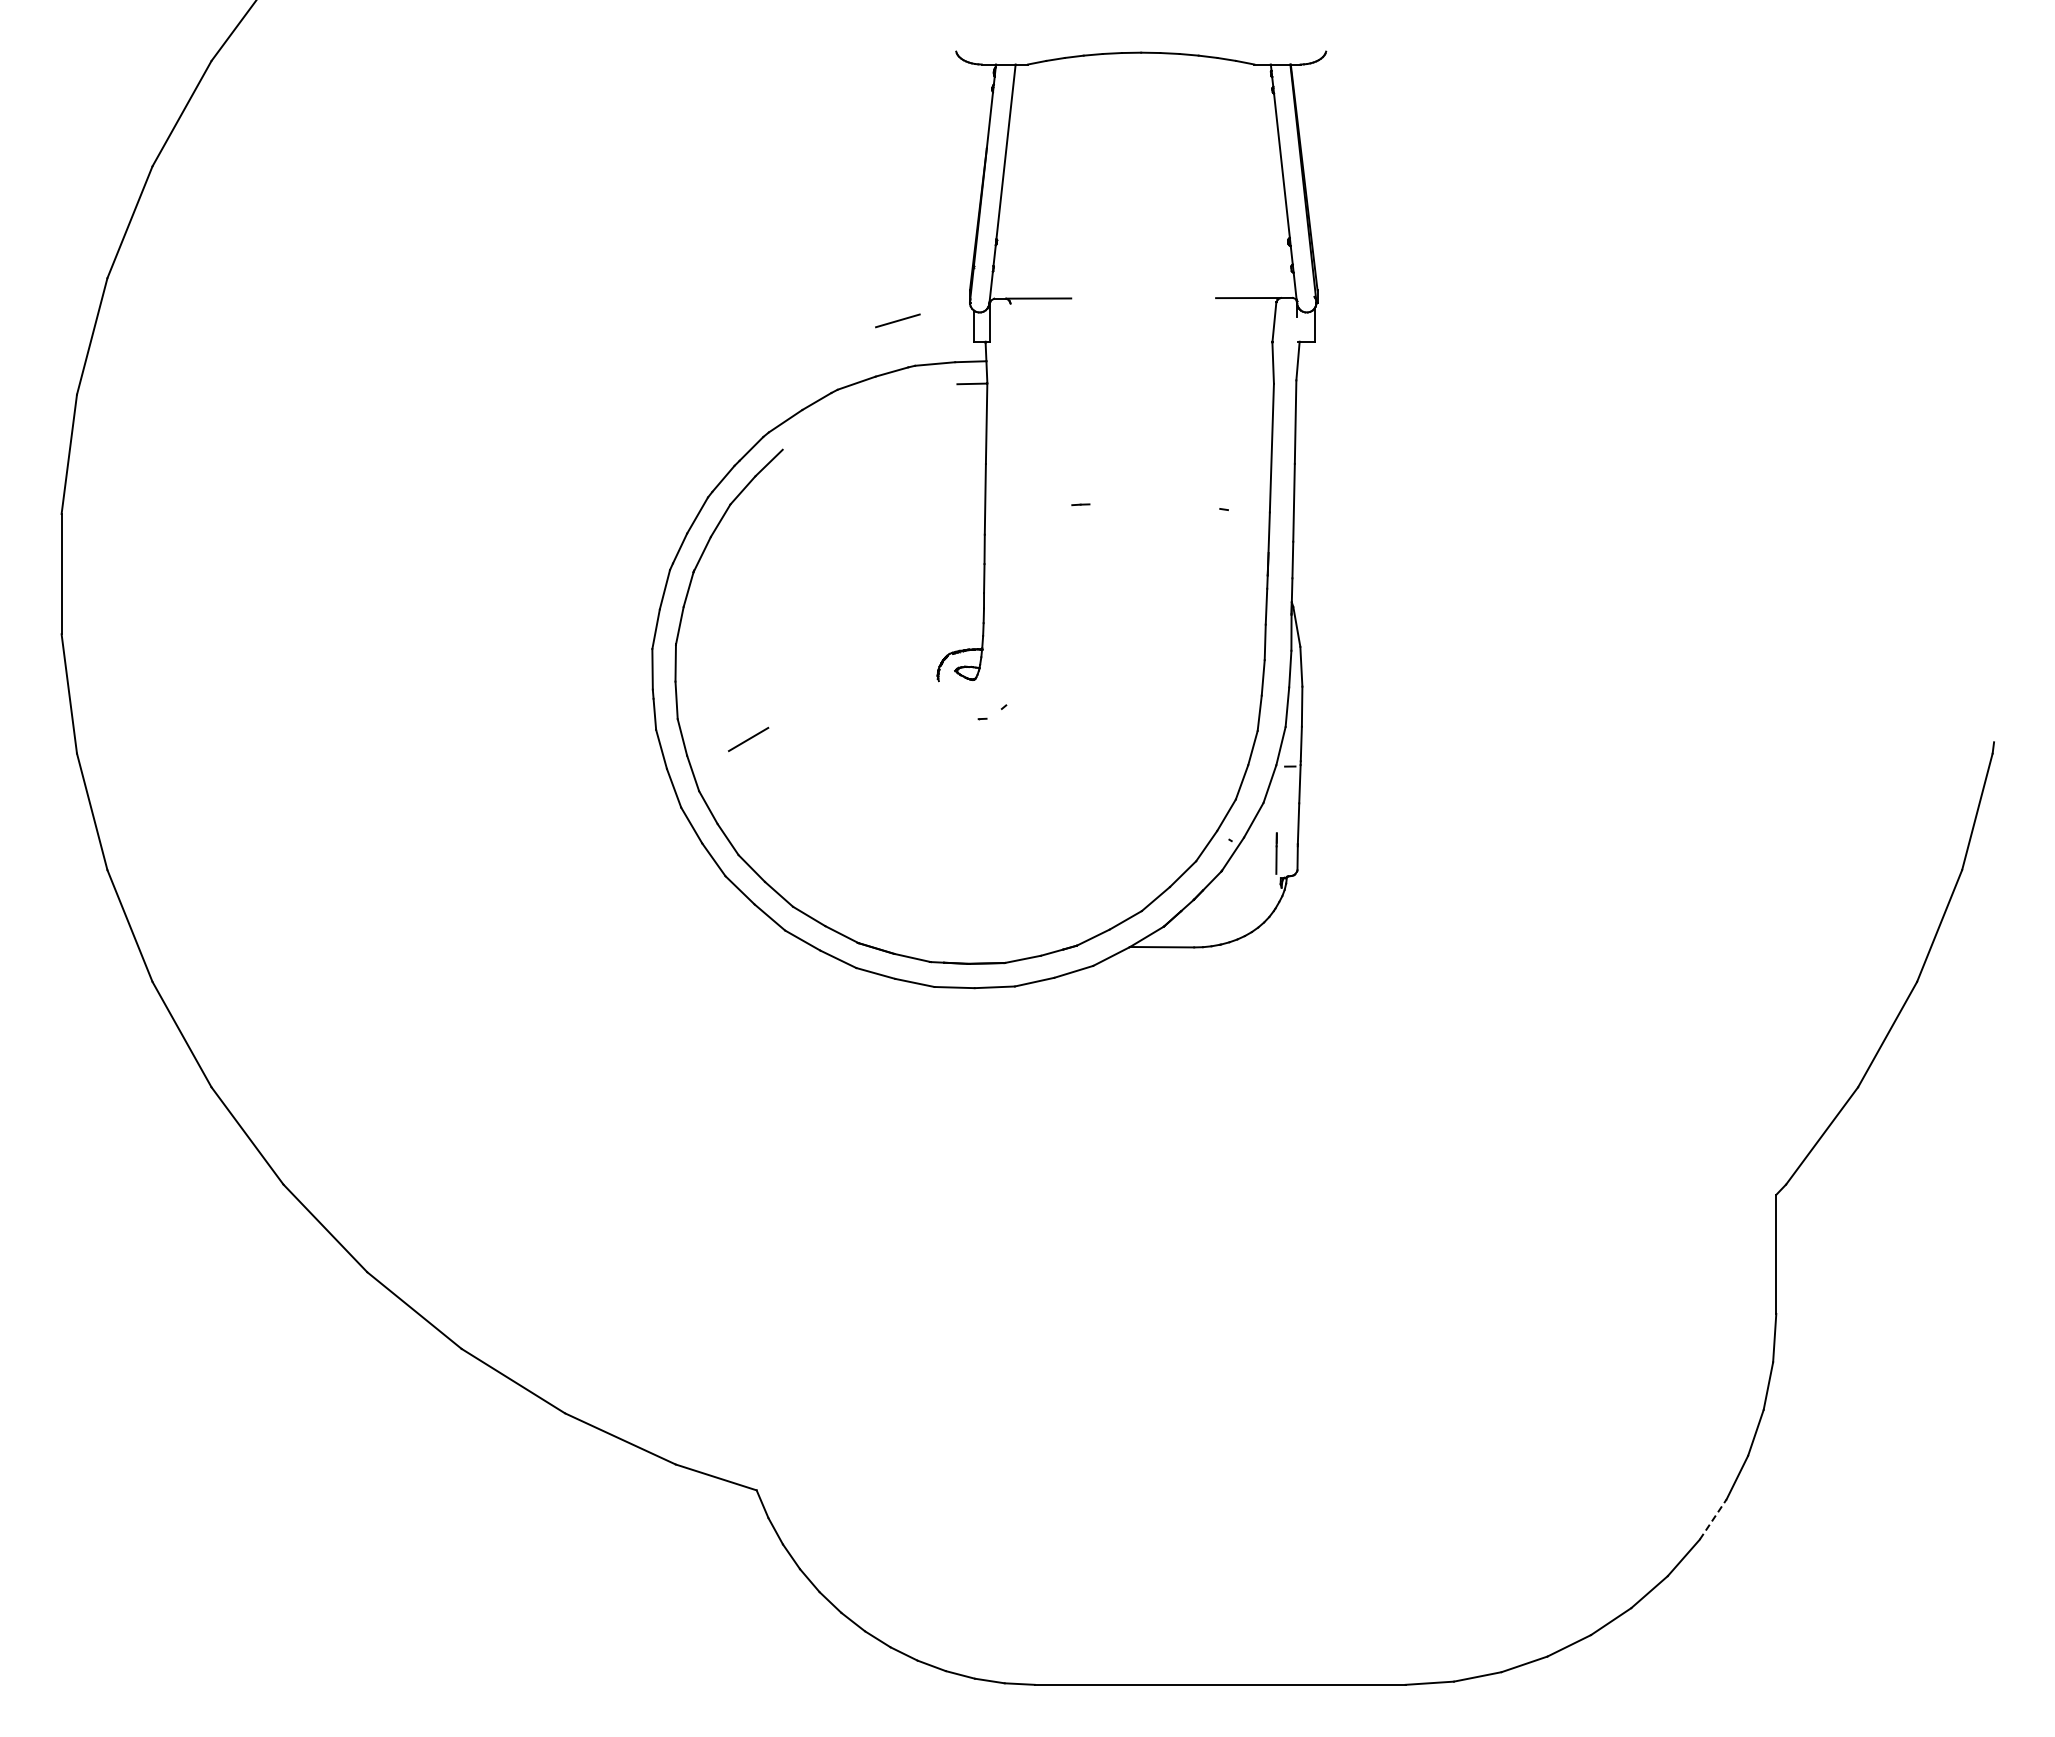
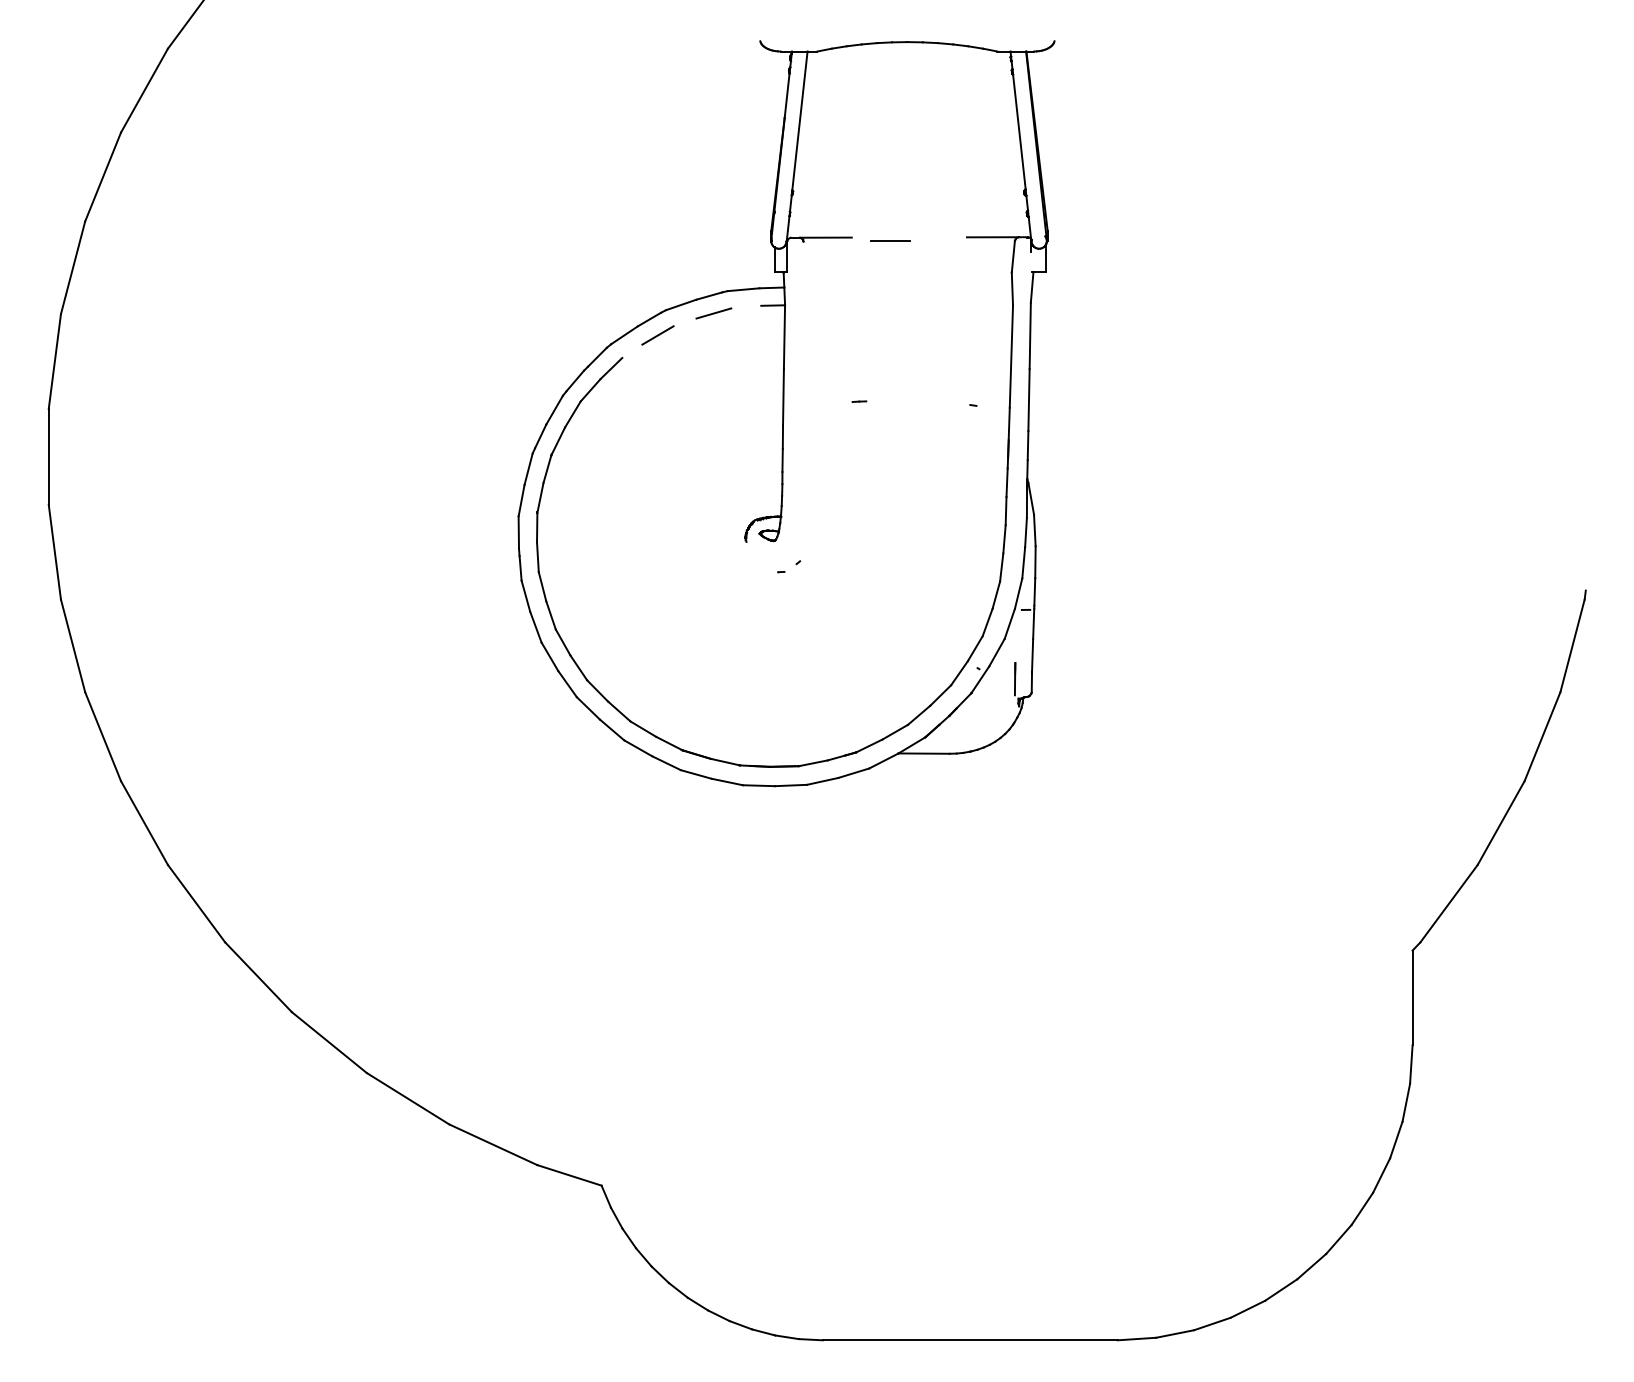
line: (1119, 303) -> (890, 241), added
line: (897, 320) -> (713, 313), moved
line: (748, 739) -> (657, 335), moved
line: (1713, 1519) -> (1362, 1208), dashed -> solid

